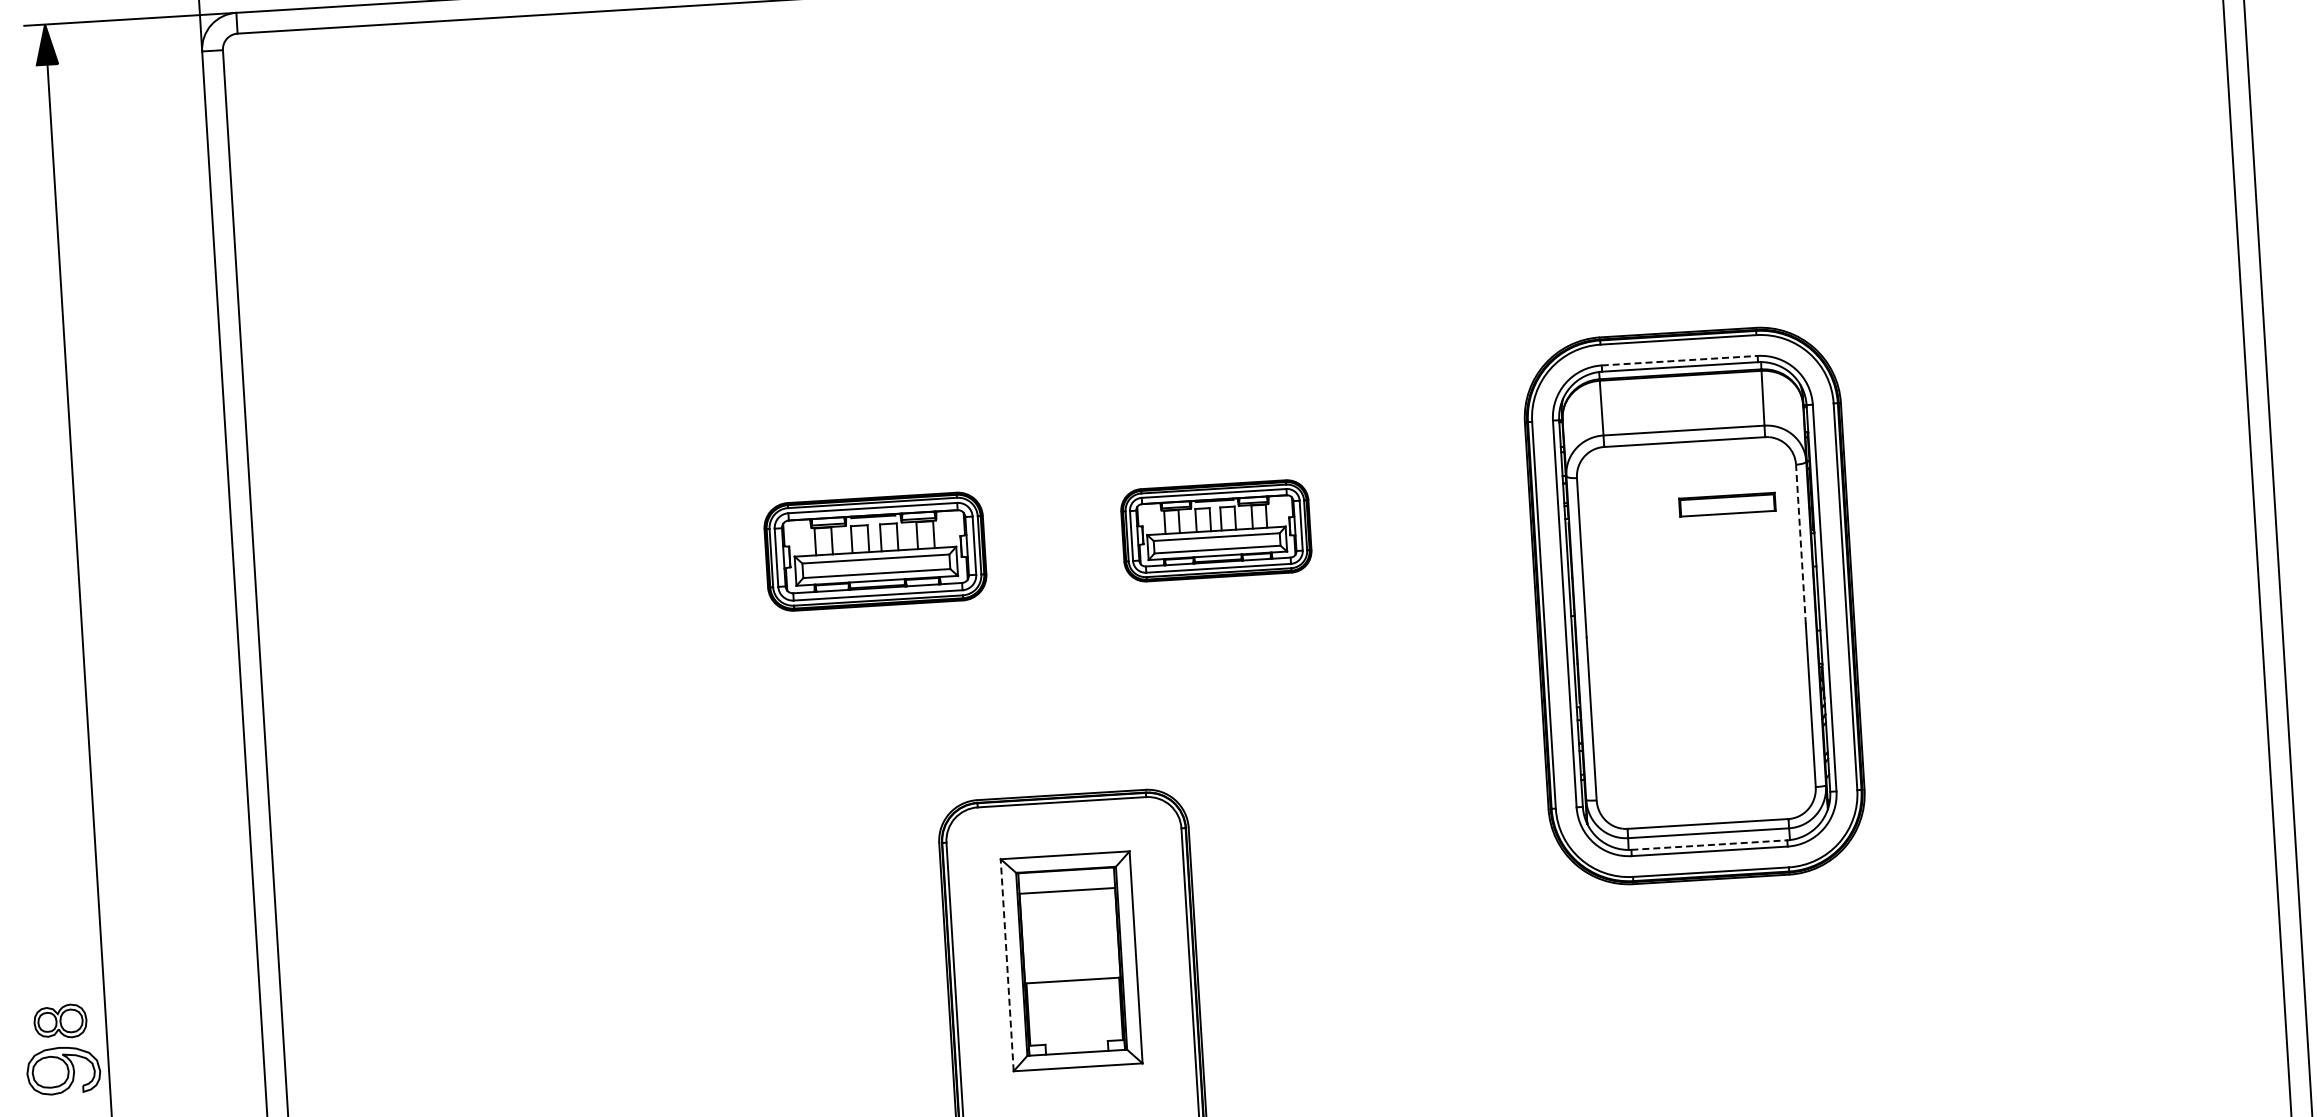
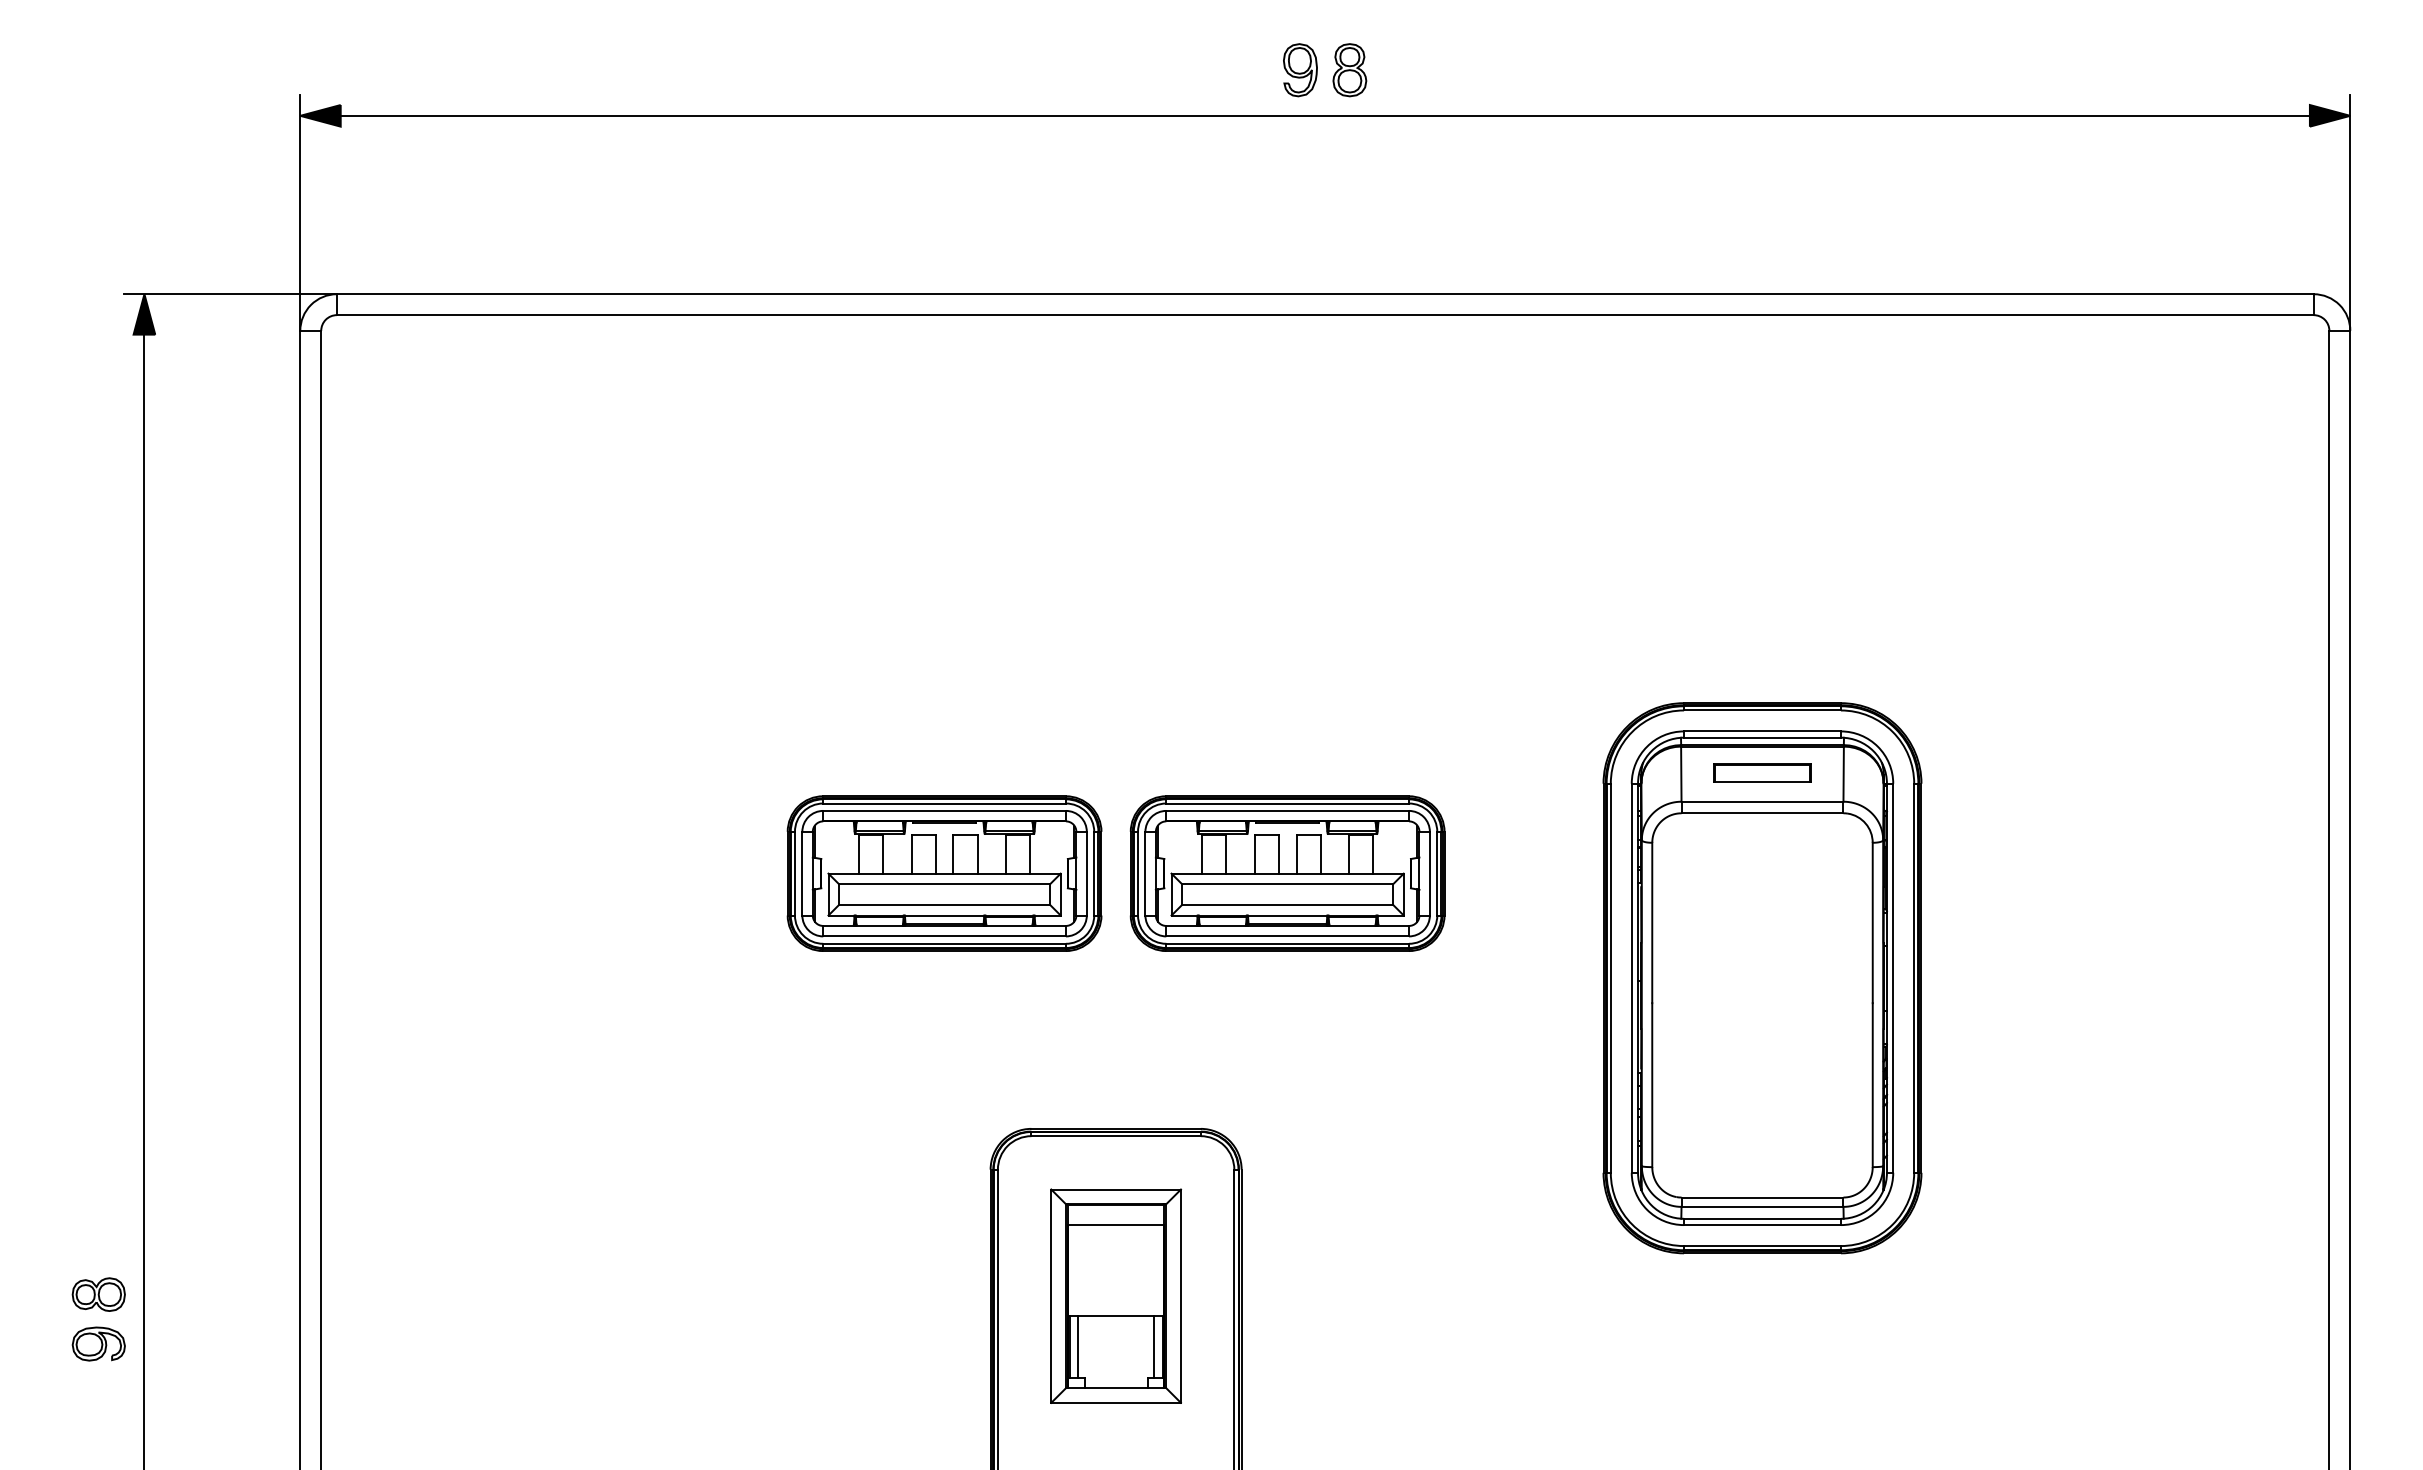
line: (1680, 360) -> (1763, 731), dashed -> solid
part: (1727, 504) -> (1762, 772), moved
part: (1216, 530) -> (1287, 873), size x1.67
line: (1800, 543) -> (1872, 922), dashed -> solid
part: (875, 551) -> (944, 873), size x1.43
line: (1710, 844) -> (1763, 1218), dashed -> solid
line: (1007, 965) -> (1051, 1296), dashed -> solid
line: (1111, 1009) -> (1153, 1346), added
line: (1037, 1013) -> (1078, 1346), added
part: (63, 1070) -> (98, 1343), size x0.71

